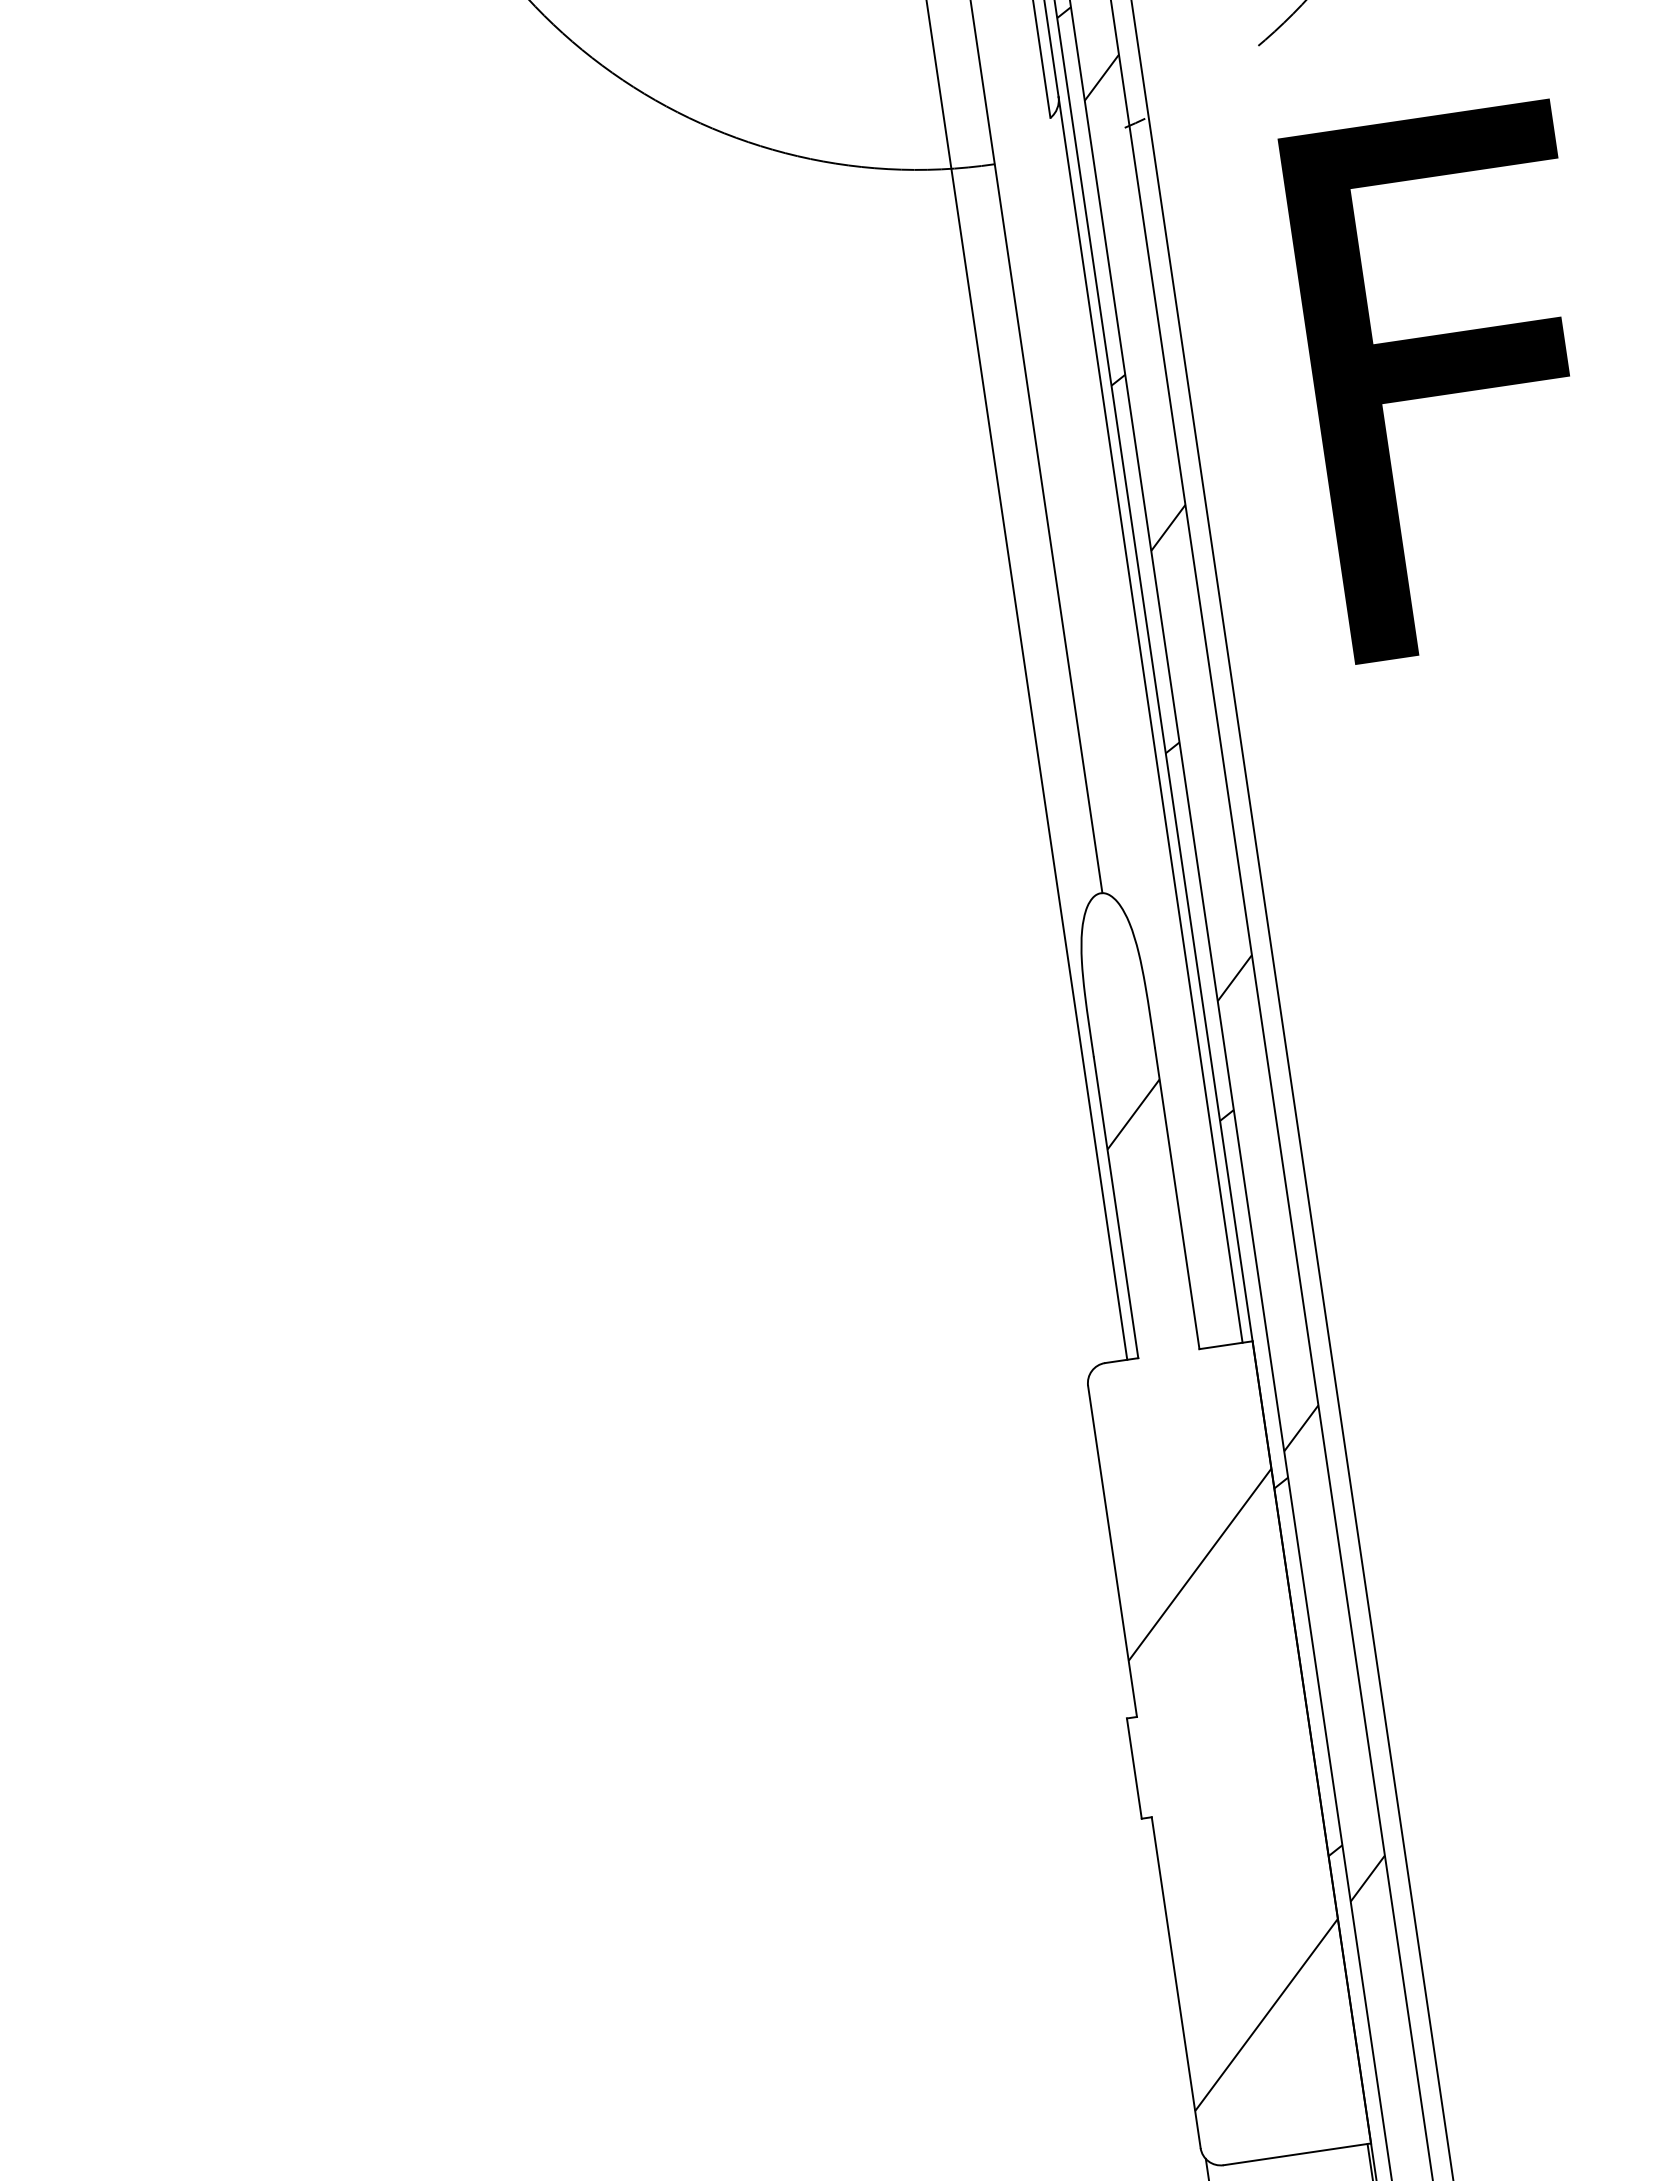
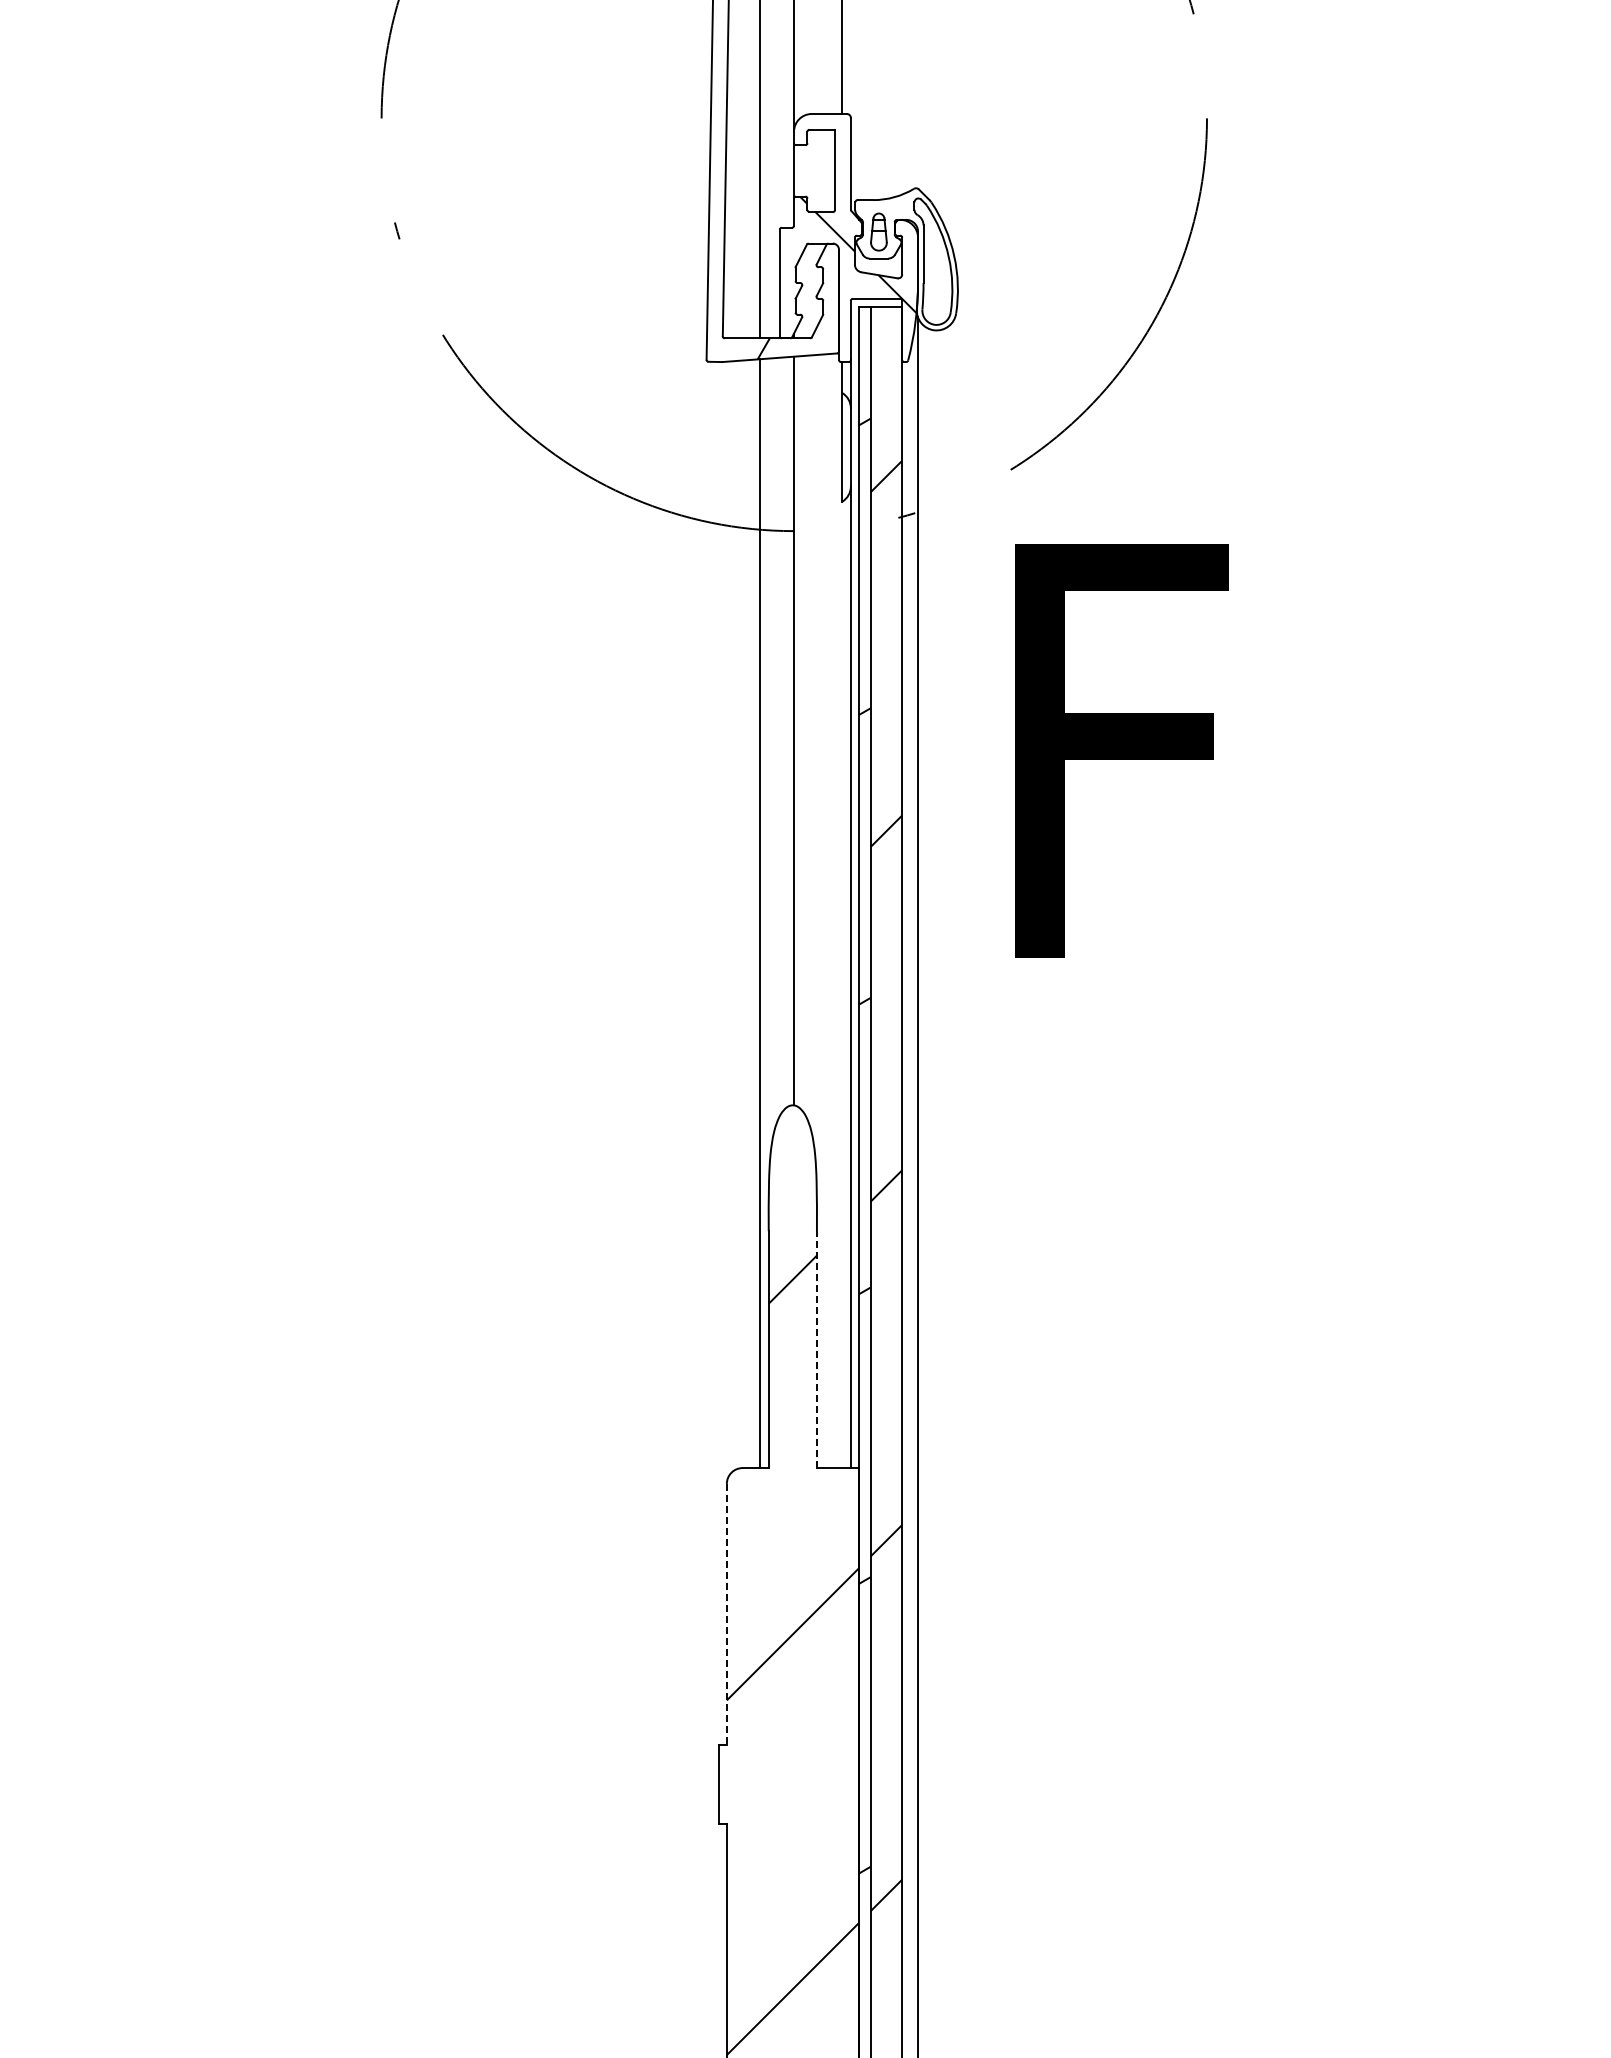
line: (1176, 1198) -> (816, 1349), solid -> dashed
line: (1112, 1551) -> (726, 1614), solid -> dashed

